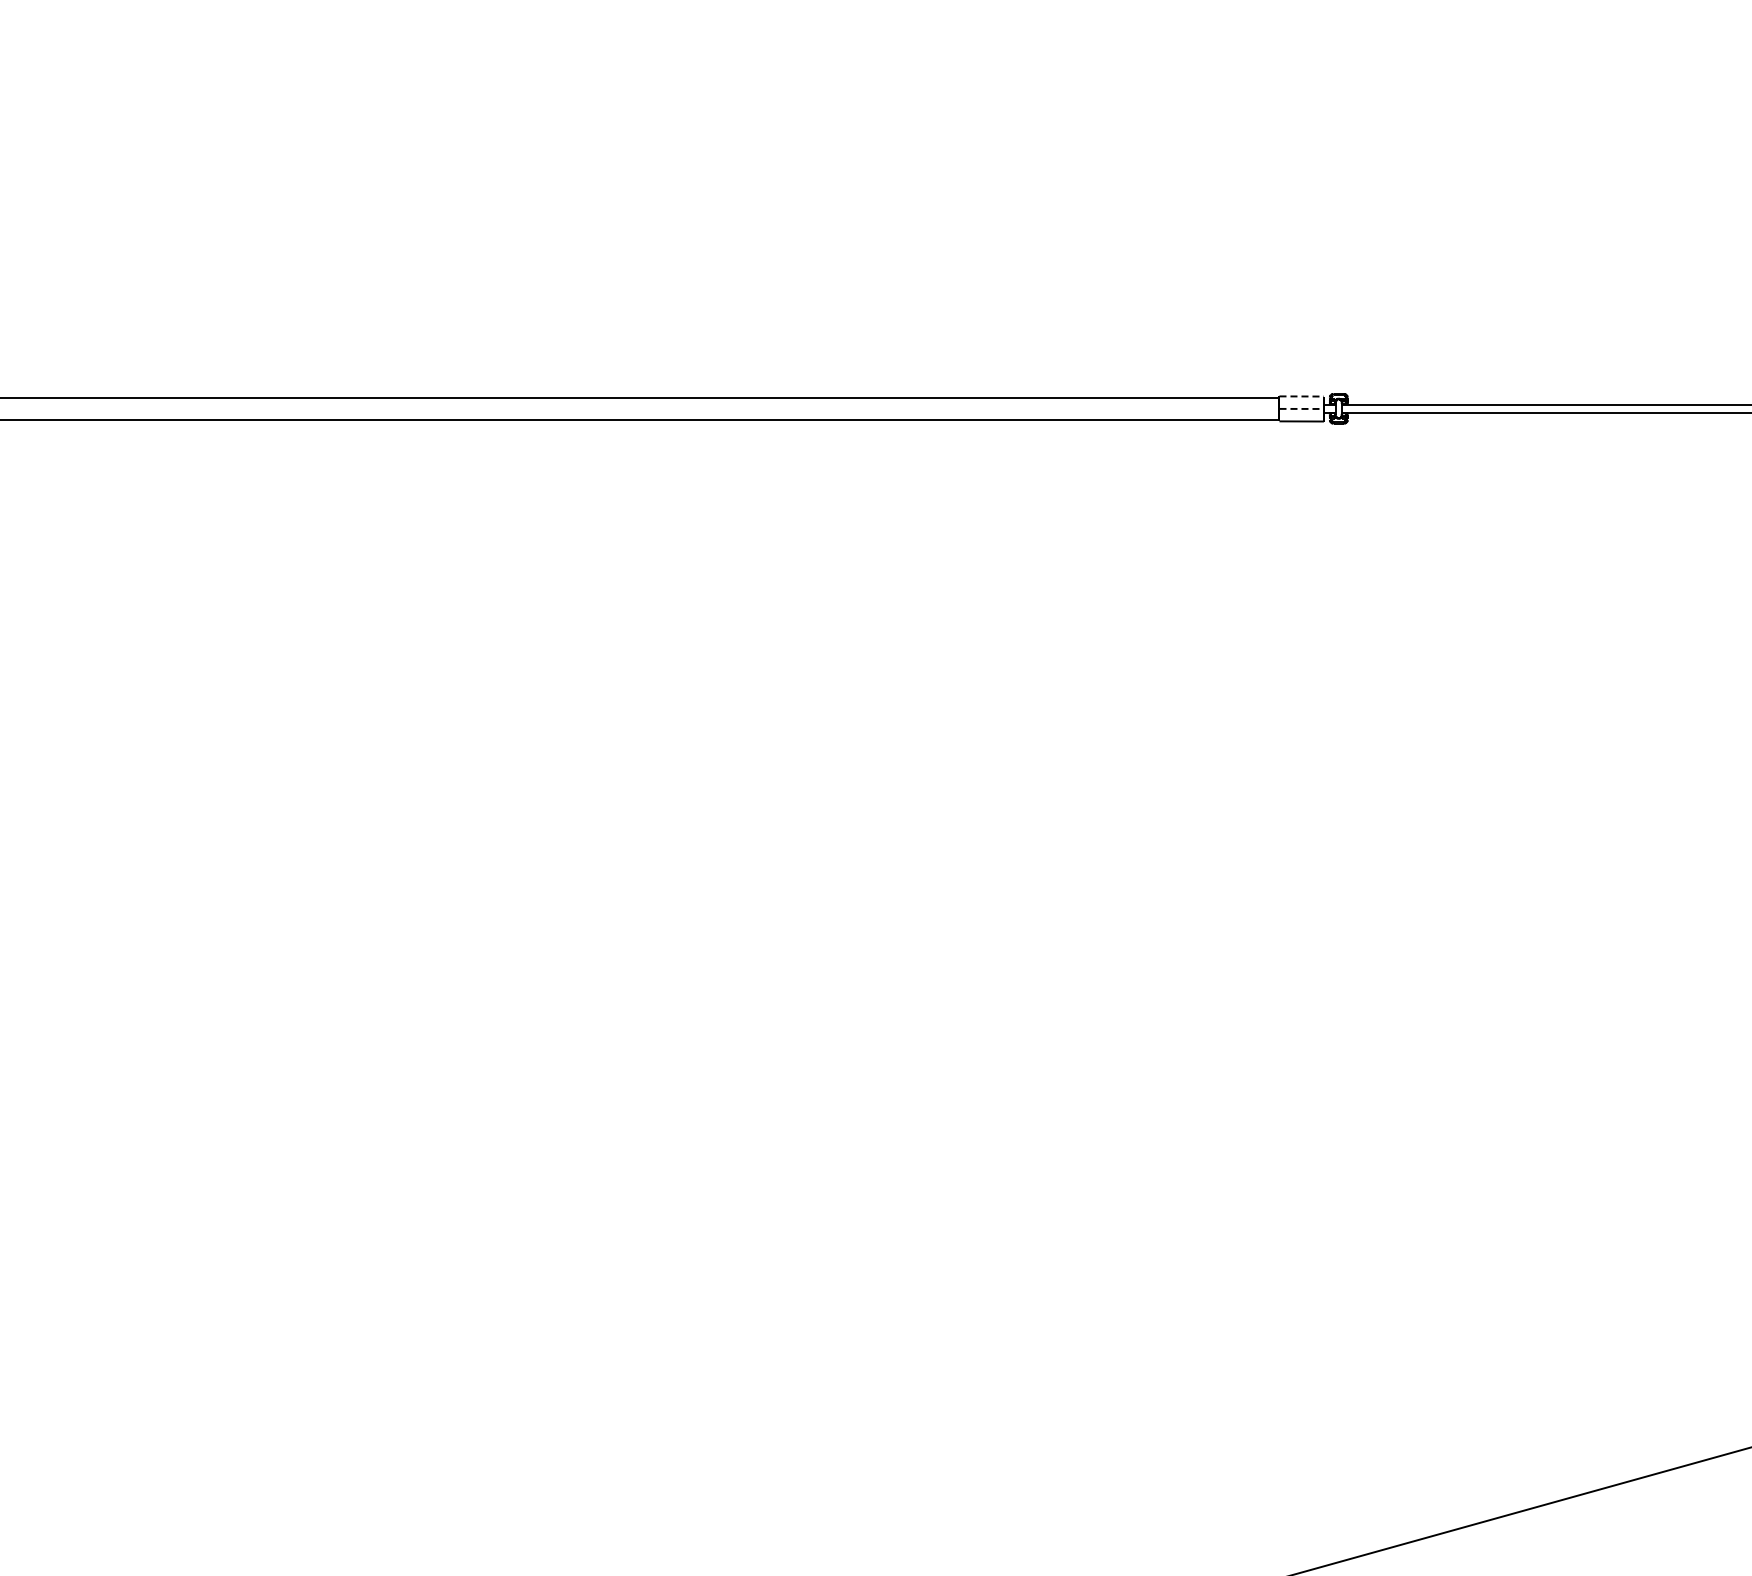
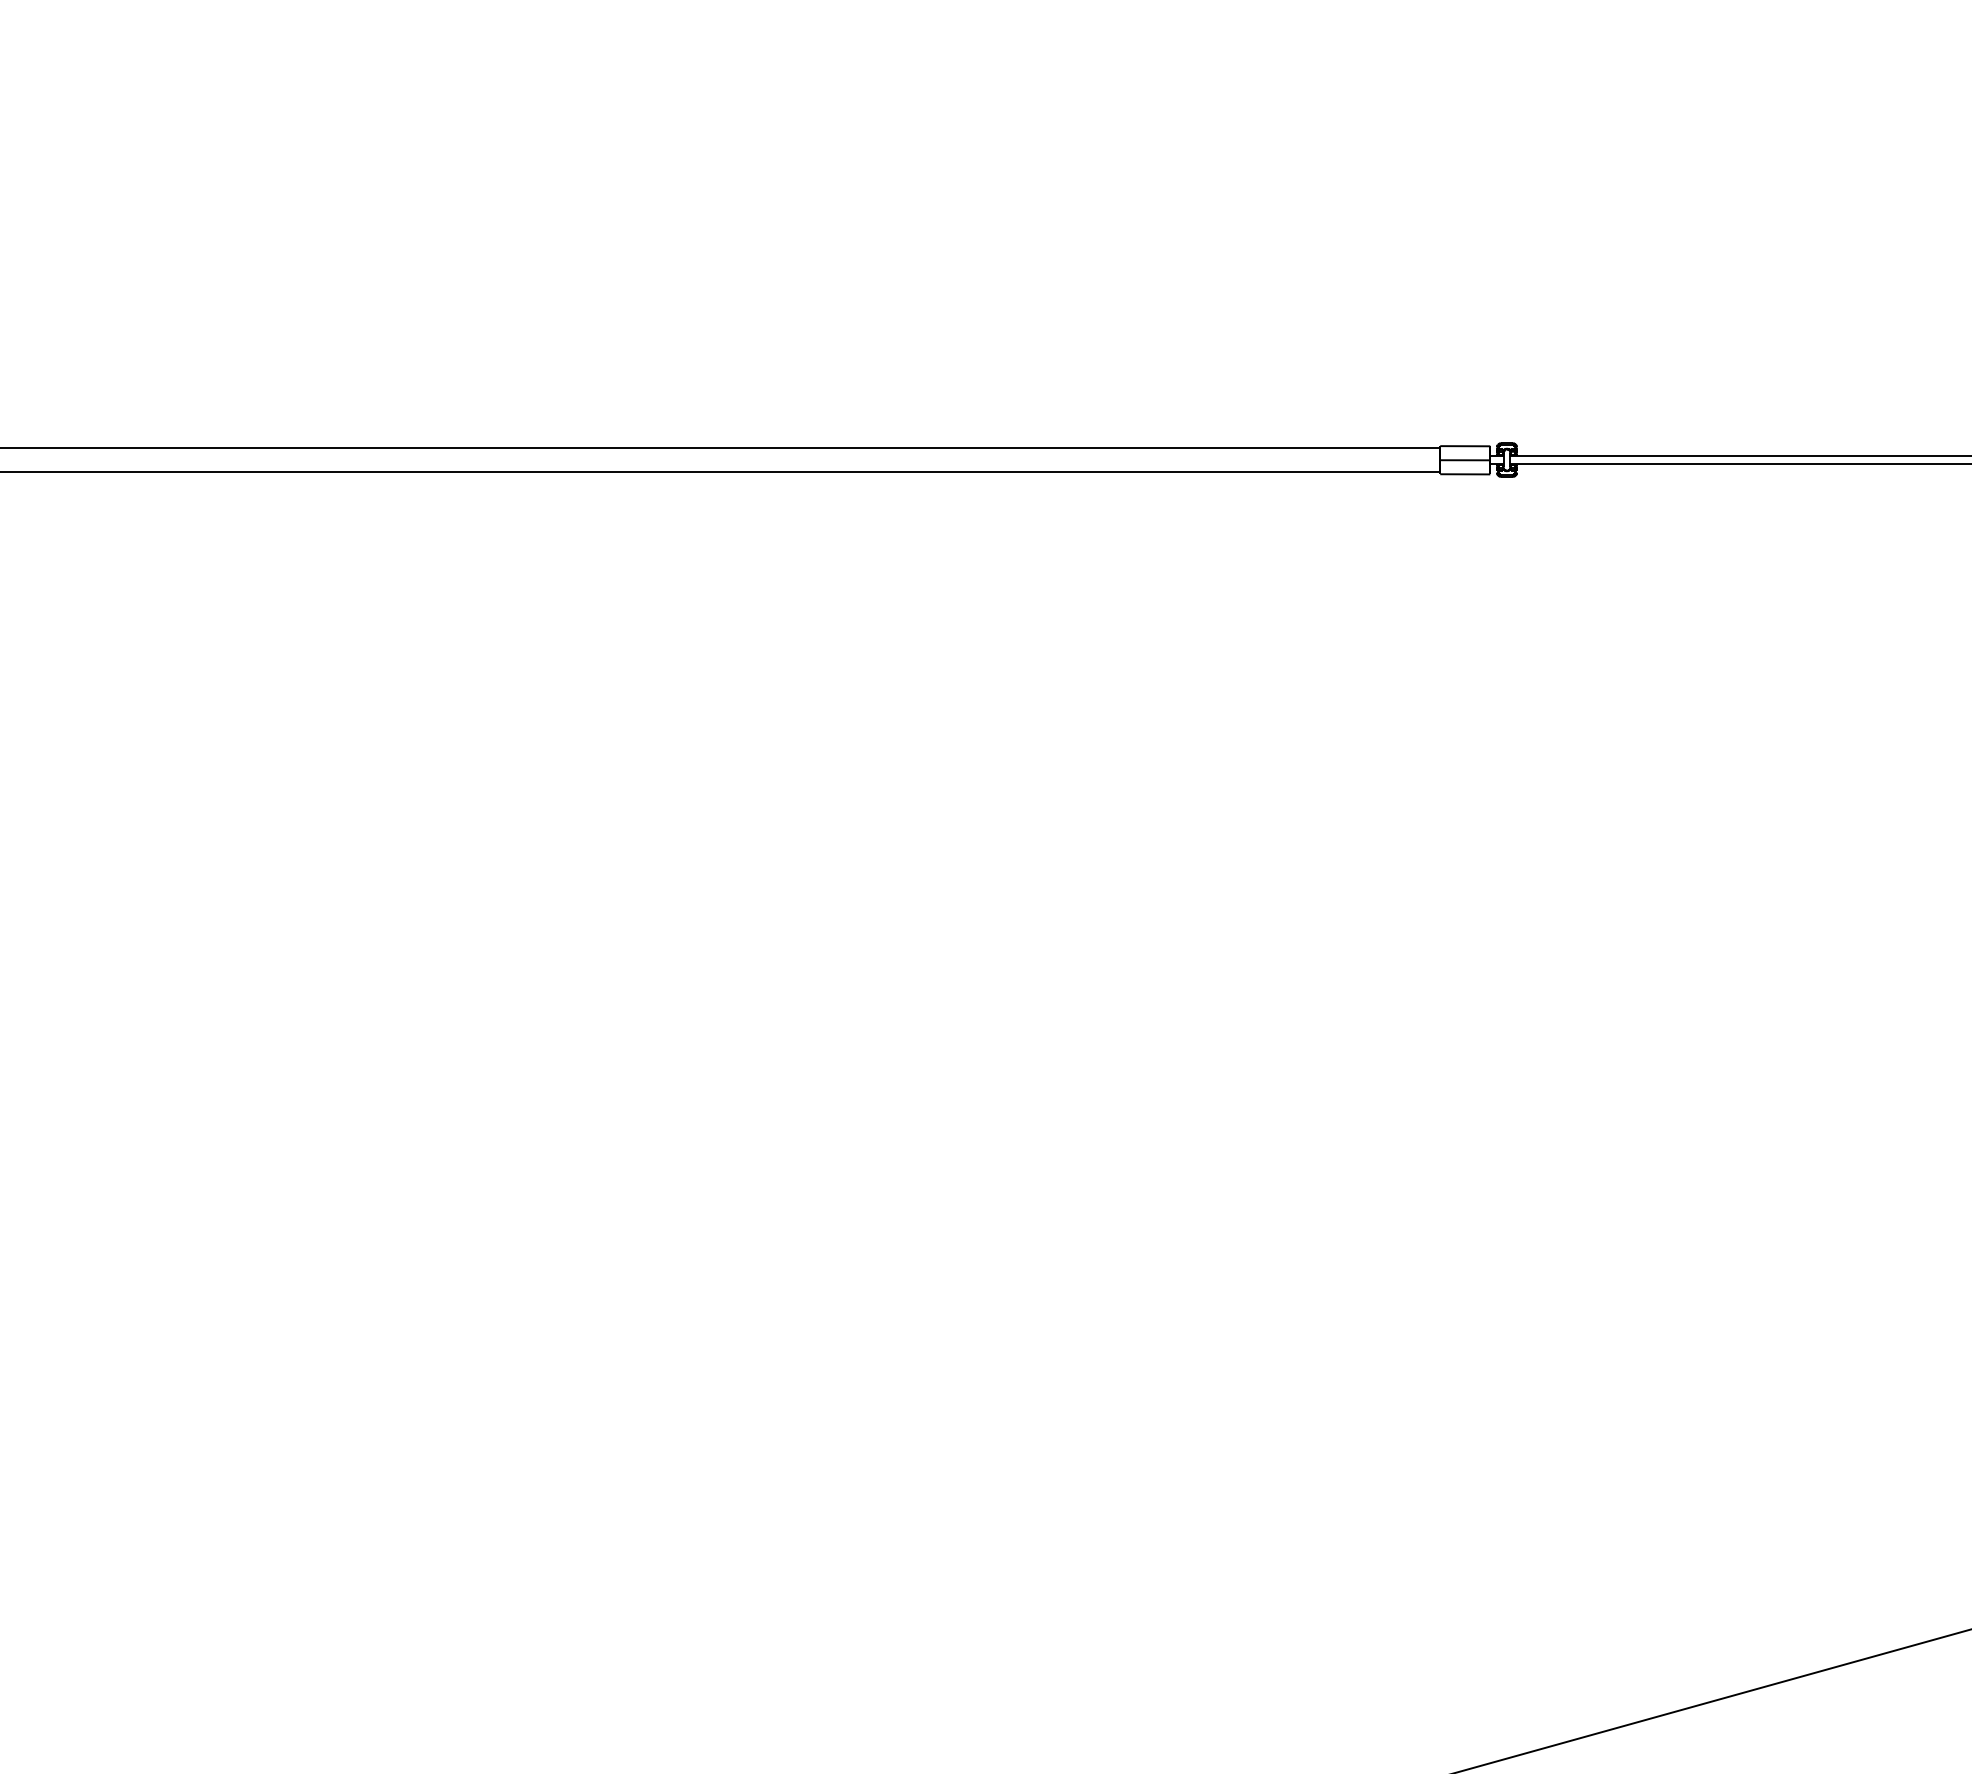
line: (1302, 396) -> (1466, 446), dashed -> solid
line: (1302, 408) -> (1466, 459), dashed -> solid

